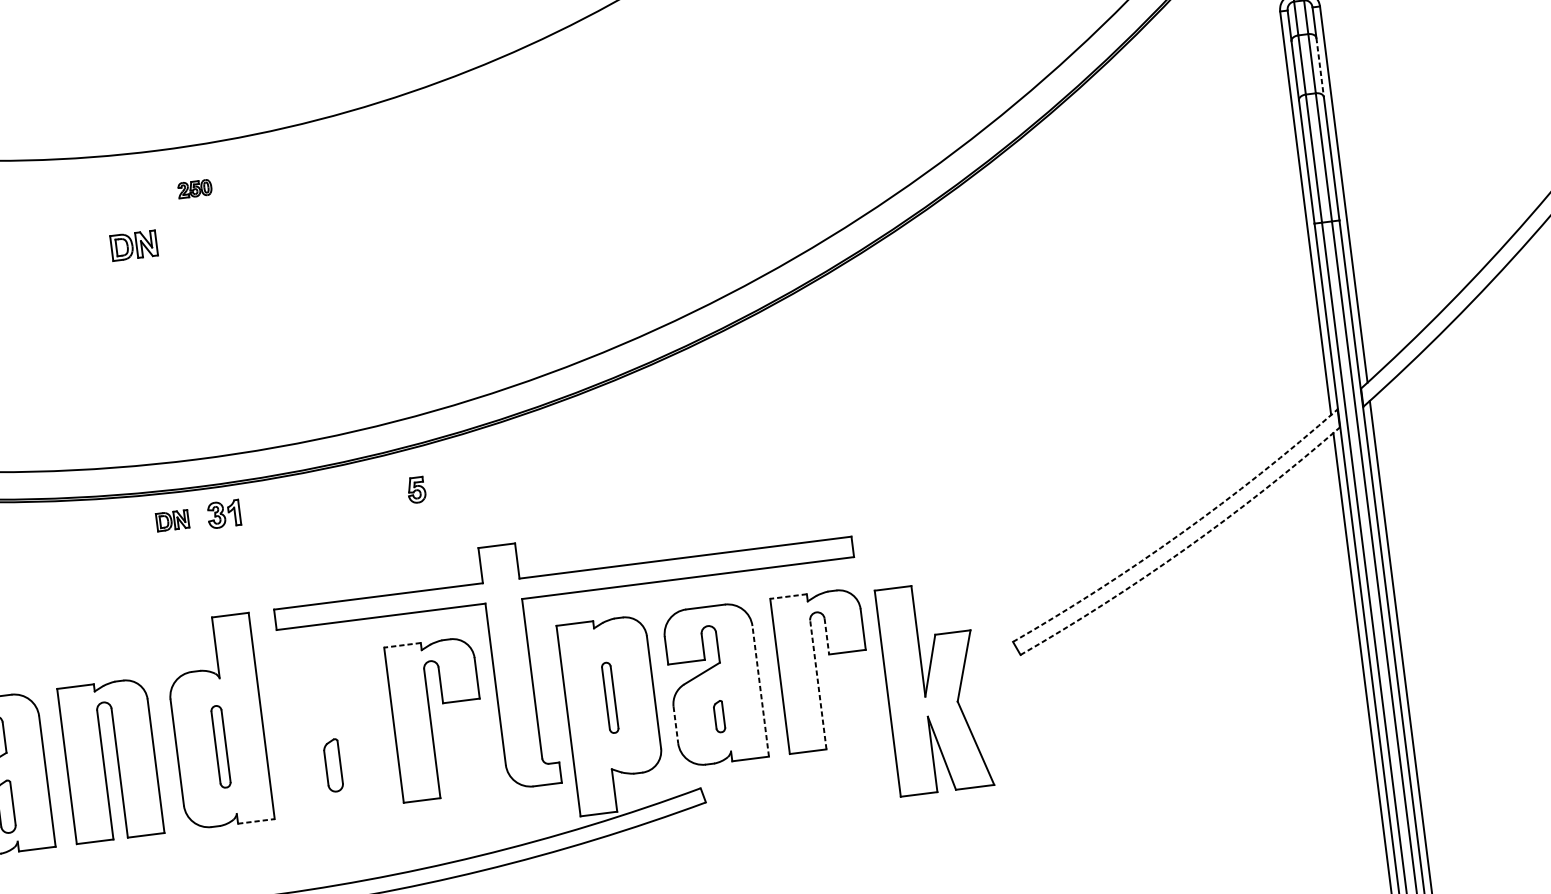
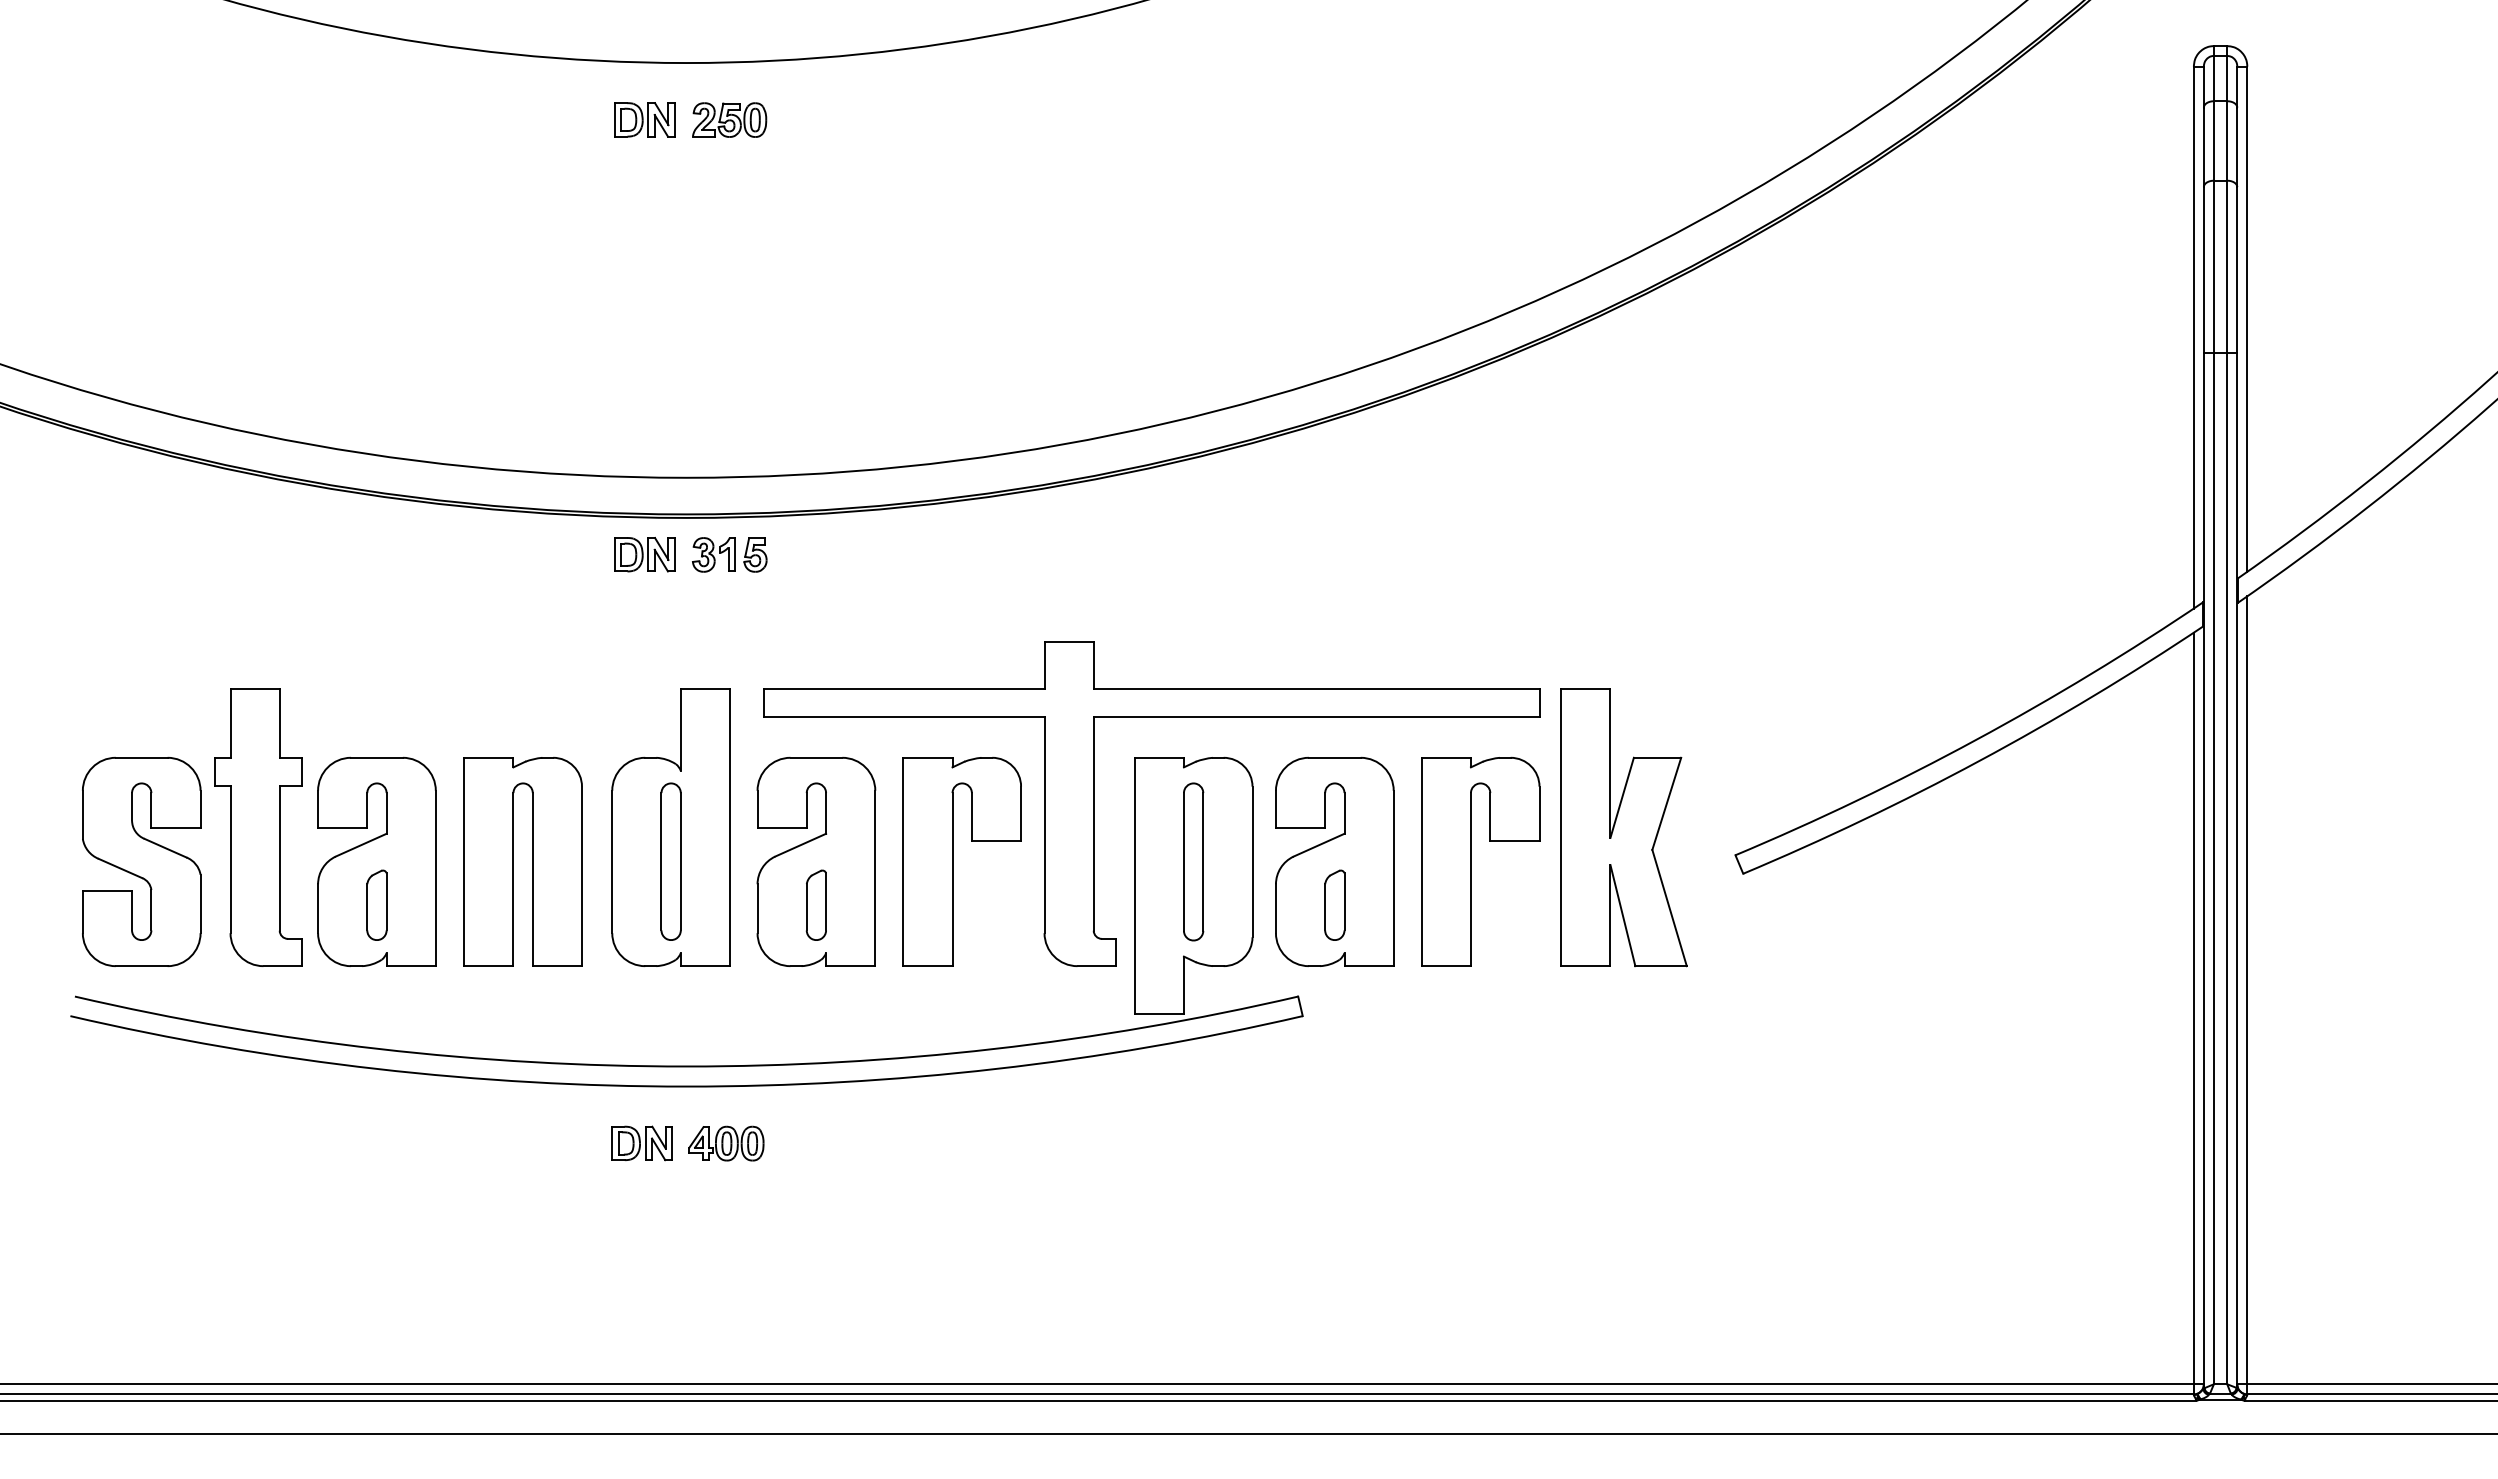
line: (1320, 67) -> (2237, 147), dashed -> solid
part: (194, 188) -> (729, 119), size x1.67
part: (133, 245) -> (644, 119), moved
part: (416, 489) -> (755, 554), moved
part: (172, 520) -> (644, 554), size x1.43
arc: (1180, 533) -> (1975, 740), dashed -> solid
arc: (1185, 549) -> (1979, 761), dashed -> solid
line: (788, 596) -> (1446, 757), dashed -> solid
line: (827, 636) -> (1490, 817), dashed -> solid
line: (402, 645) -> (927, 757), dashed -> solid
line: (818, 684) -> (1470, 879), dashed -> solid
part: (934, 687) -> (1623, 827), moved
line: (760, 691) -> (1393, 878), dashed -> solid
part: (610, 697) -> (1193, 861), size x1.67
part: (719, 716) -> (1334, 904), size x1.67
line: (675, 725) -> (1275, 909), dashed -> solid
part: (329, 733) -> (816, 861), added
part: (220, 746) -> (670, 861), size x1.43
line: (256, 821) -> (705, 966), dashed -> solid

